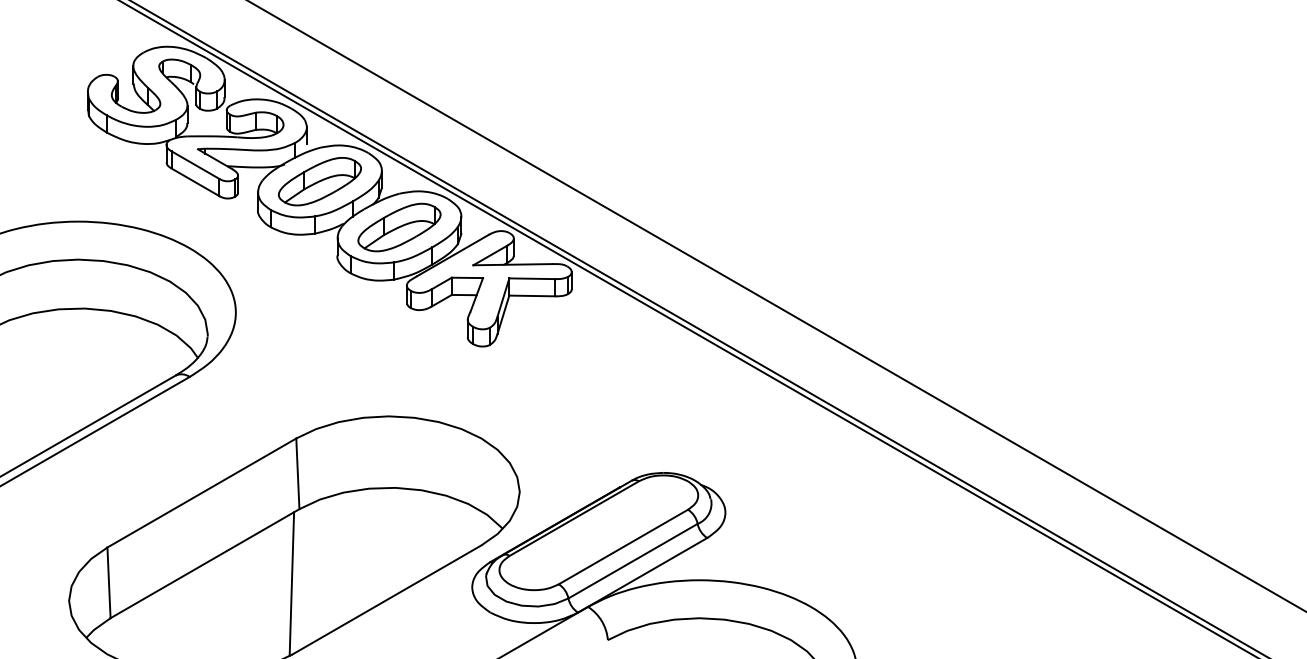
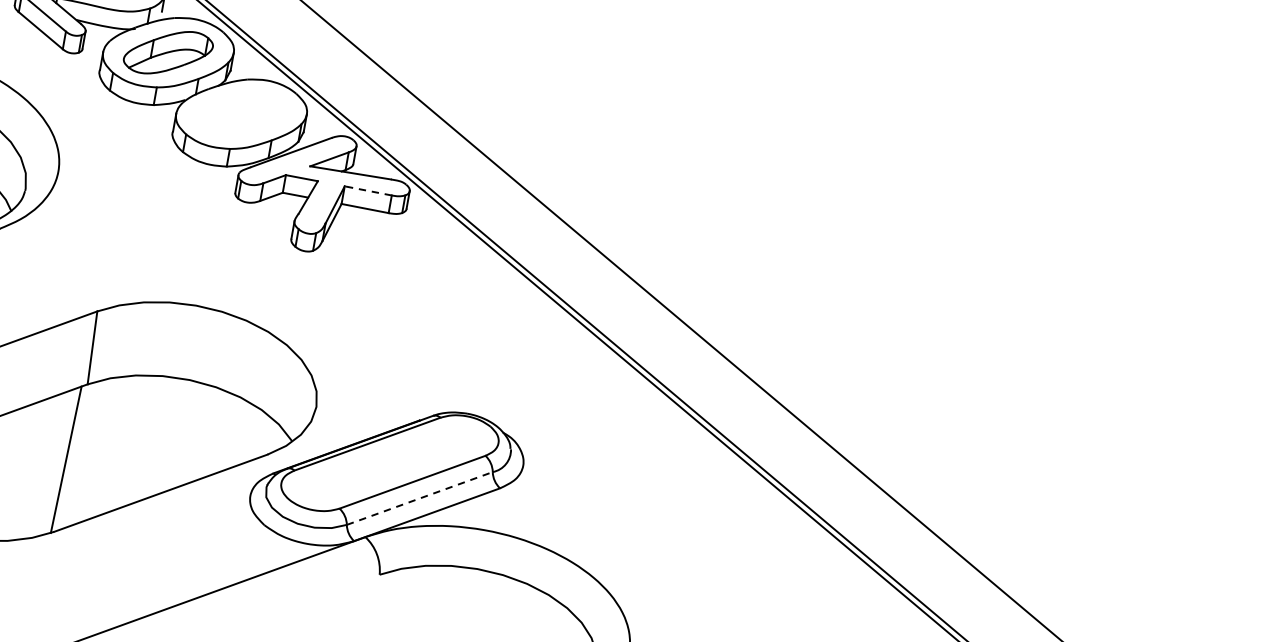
part: (399, 227) -> (241, 114), removed
line: (531, 278) -> (367, 190), solid -> dashed
line: (633, 561) -> (420, 498), solid -> dashed

